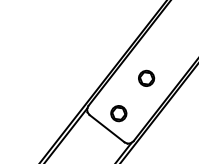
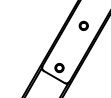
part: (146, 77) -> (83, 25), moved

